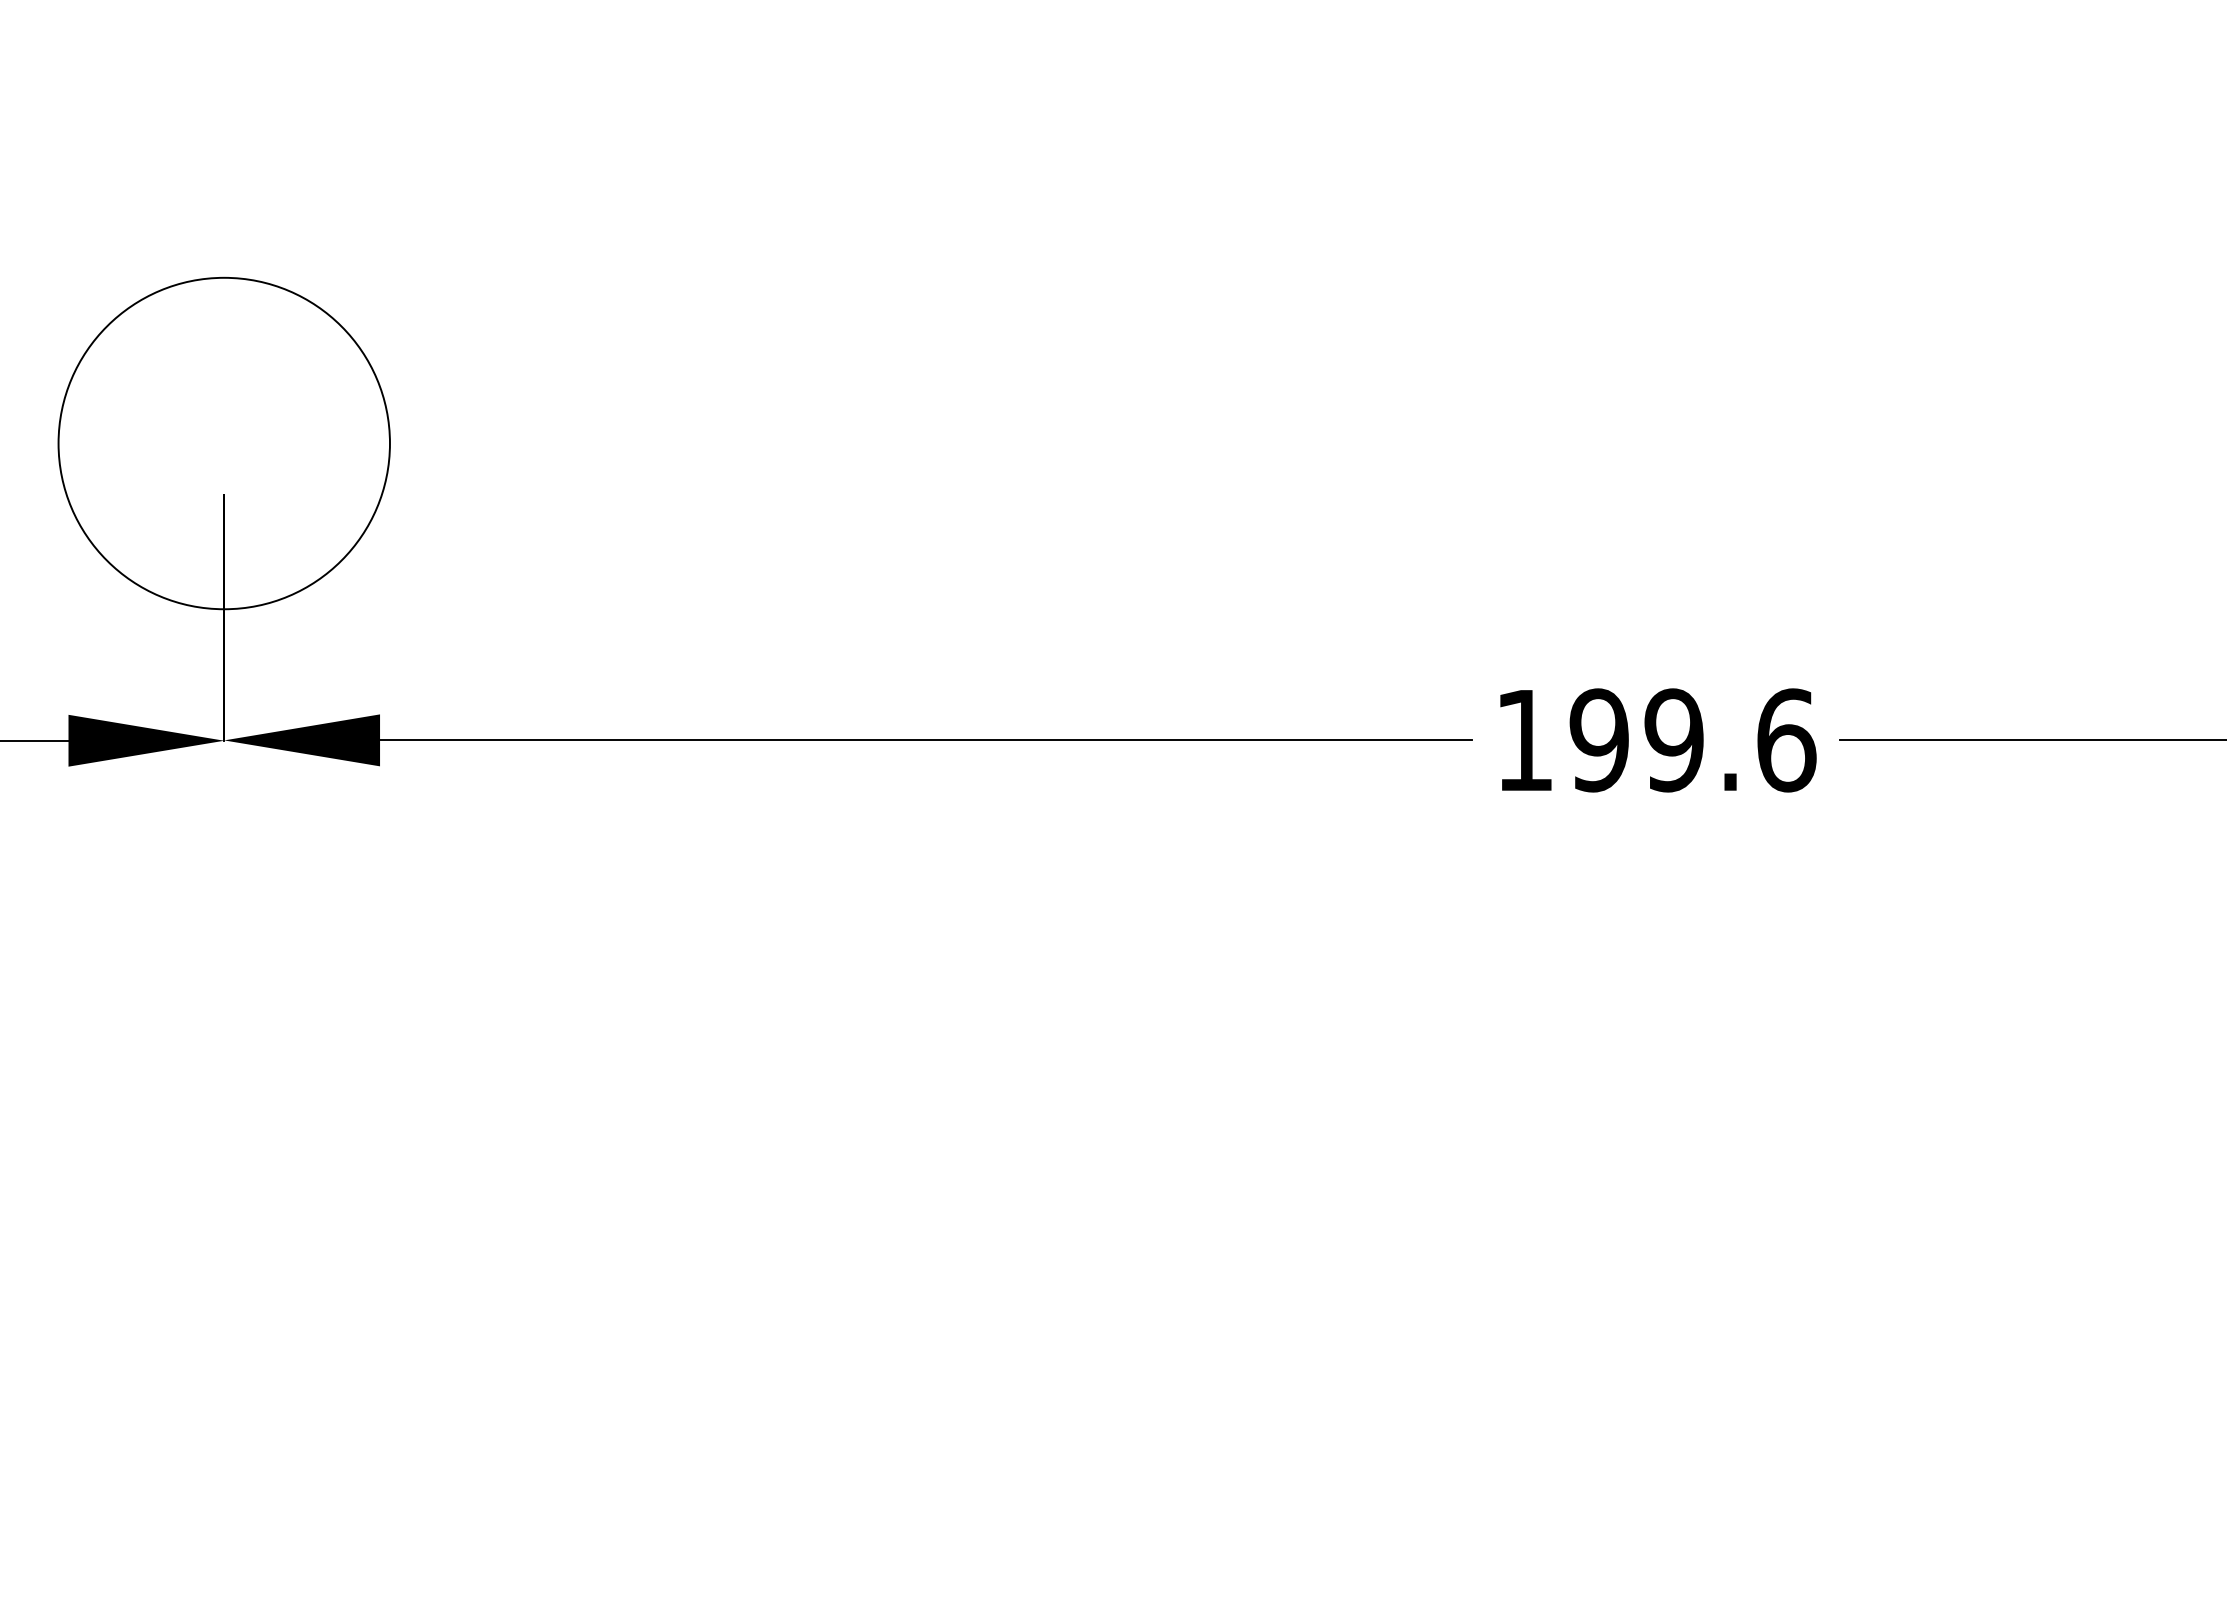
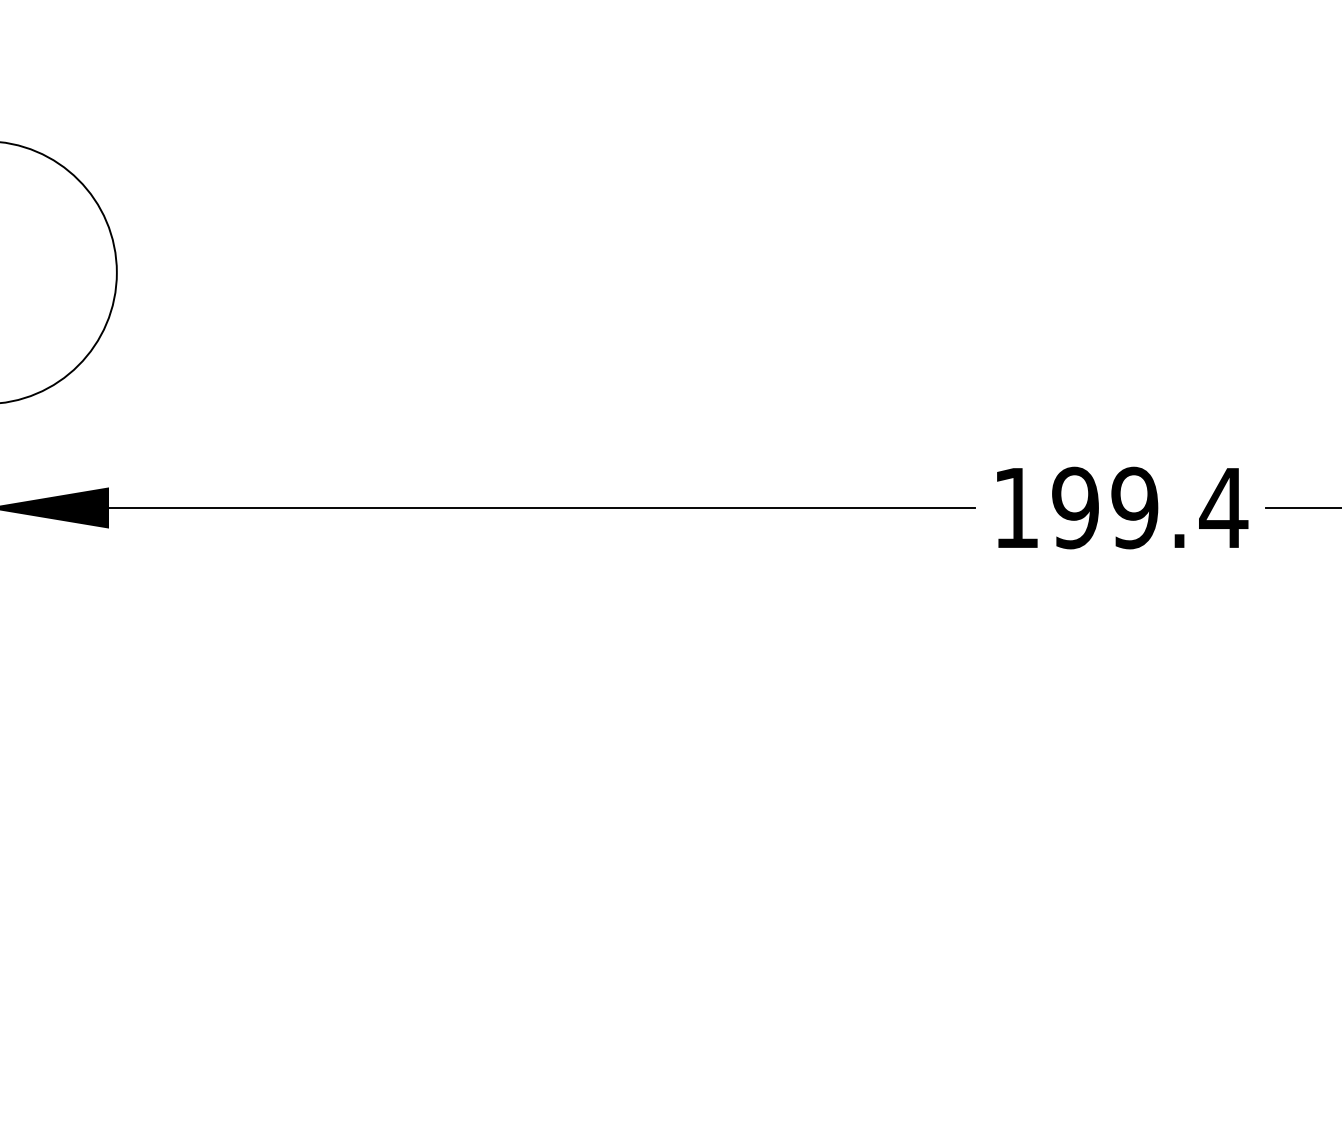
text: (1786, 740) -> (1223, 508), 199.6 -> 199.4

